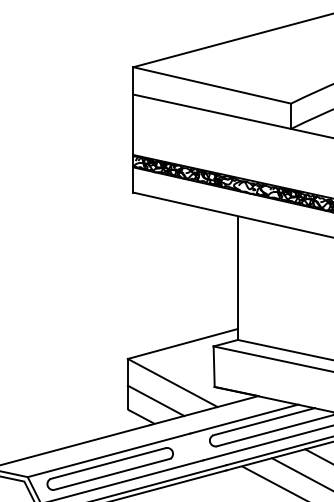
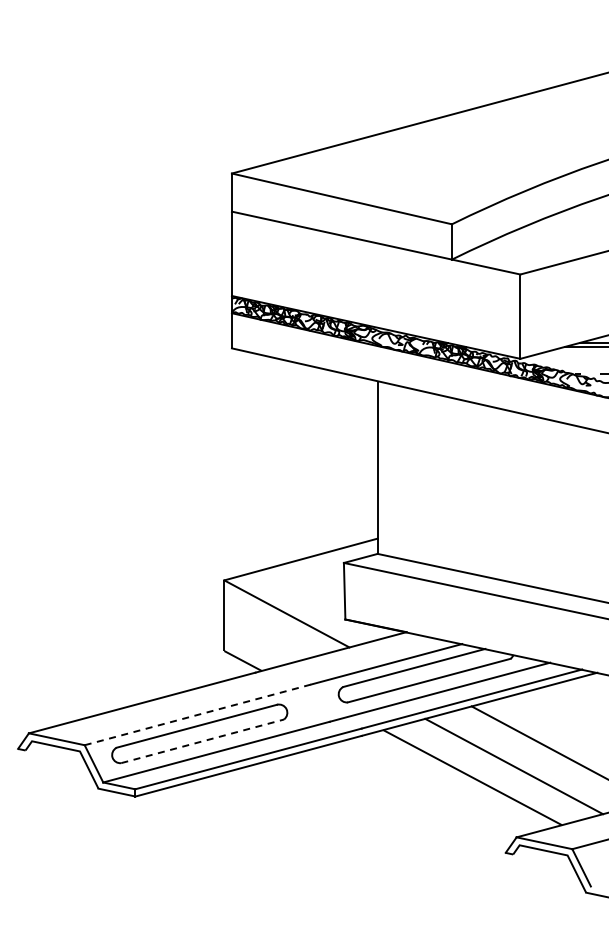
line: (155, 400) -> (263, 638), removed
line: (109, 455) -> (198, 714), solid -> dashed
line: (112, 474) -> (203, 741), solid -> dashed

